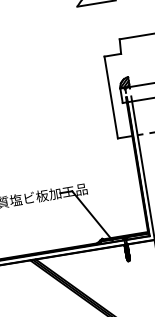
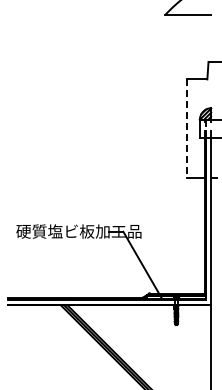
line: (111, 97) -> (187, 129), solid -> dashed

